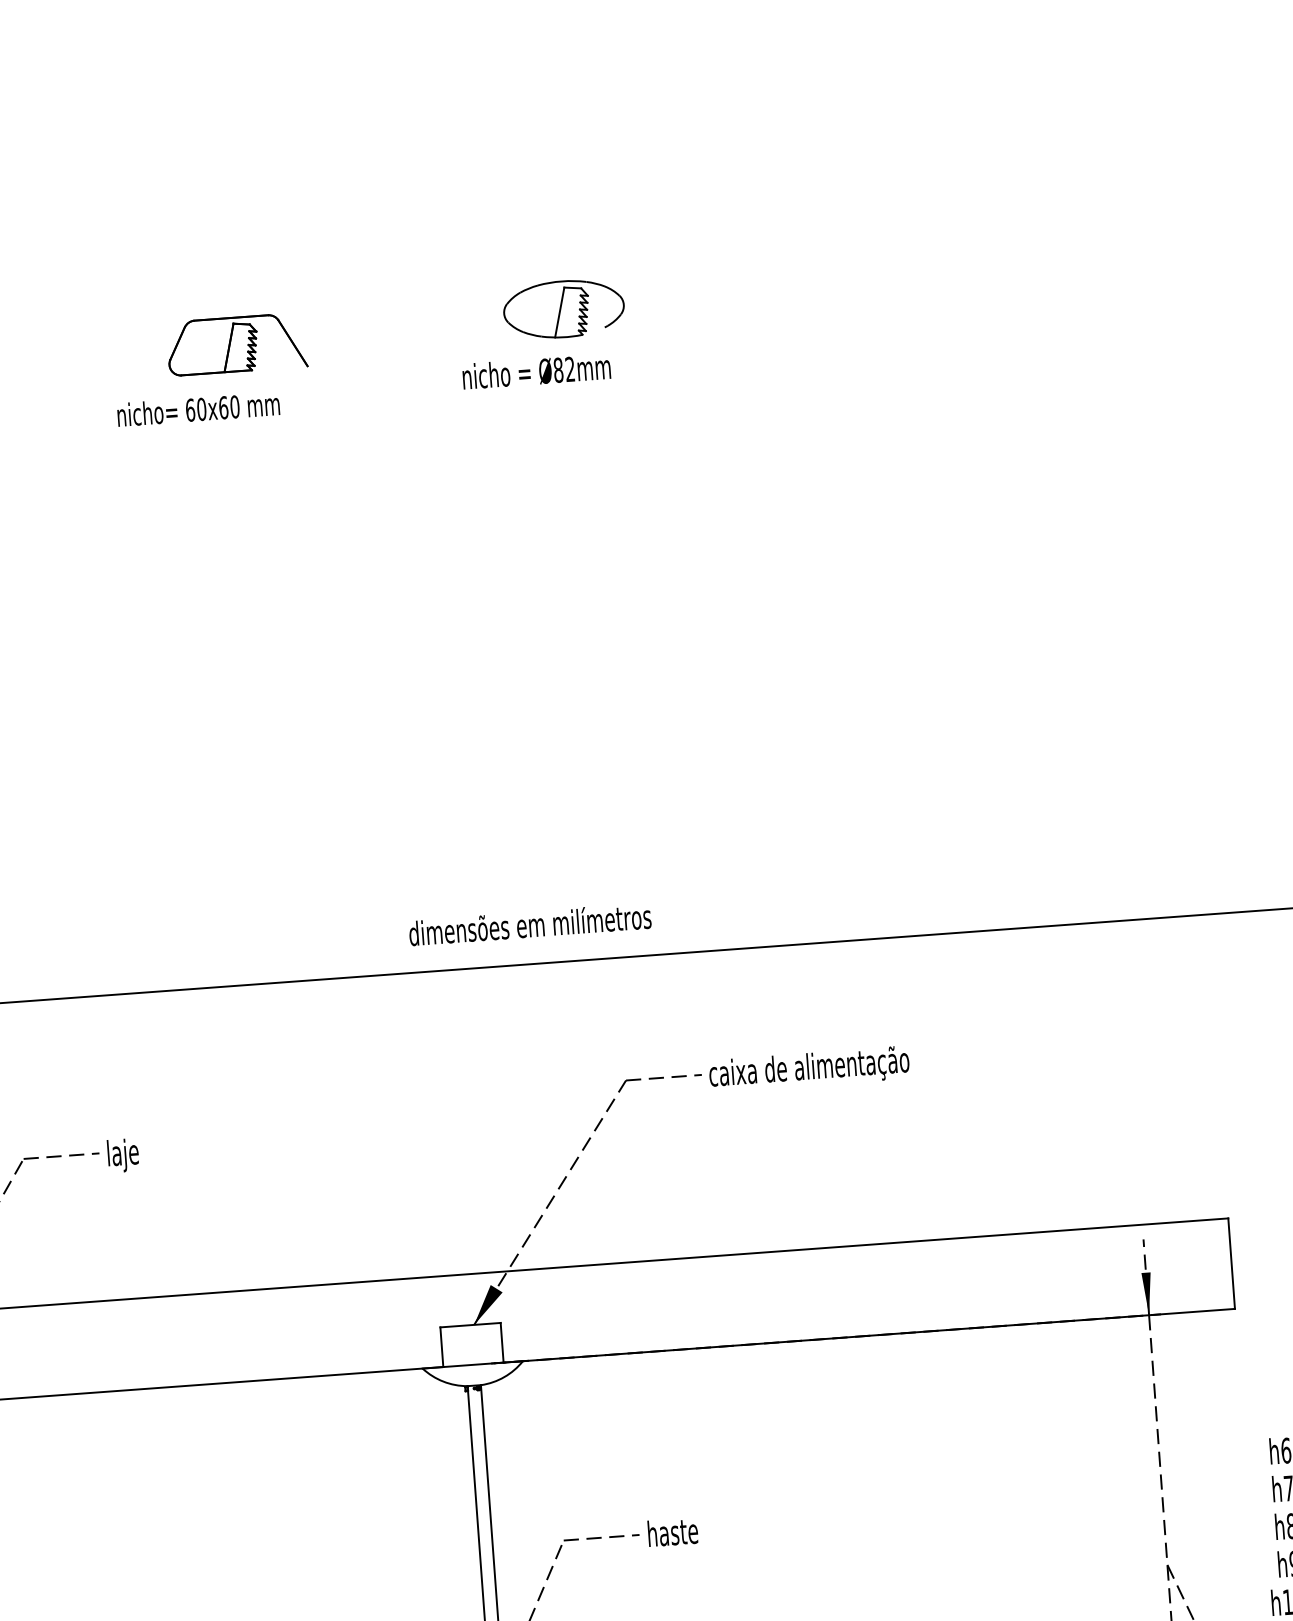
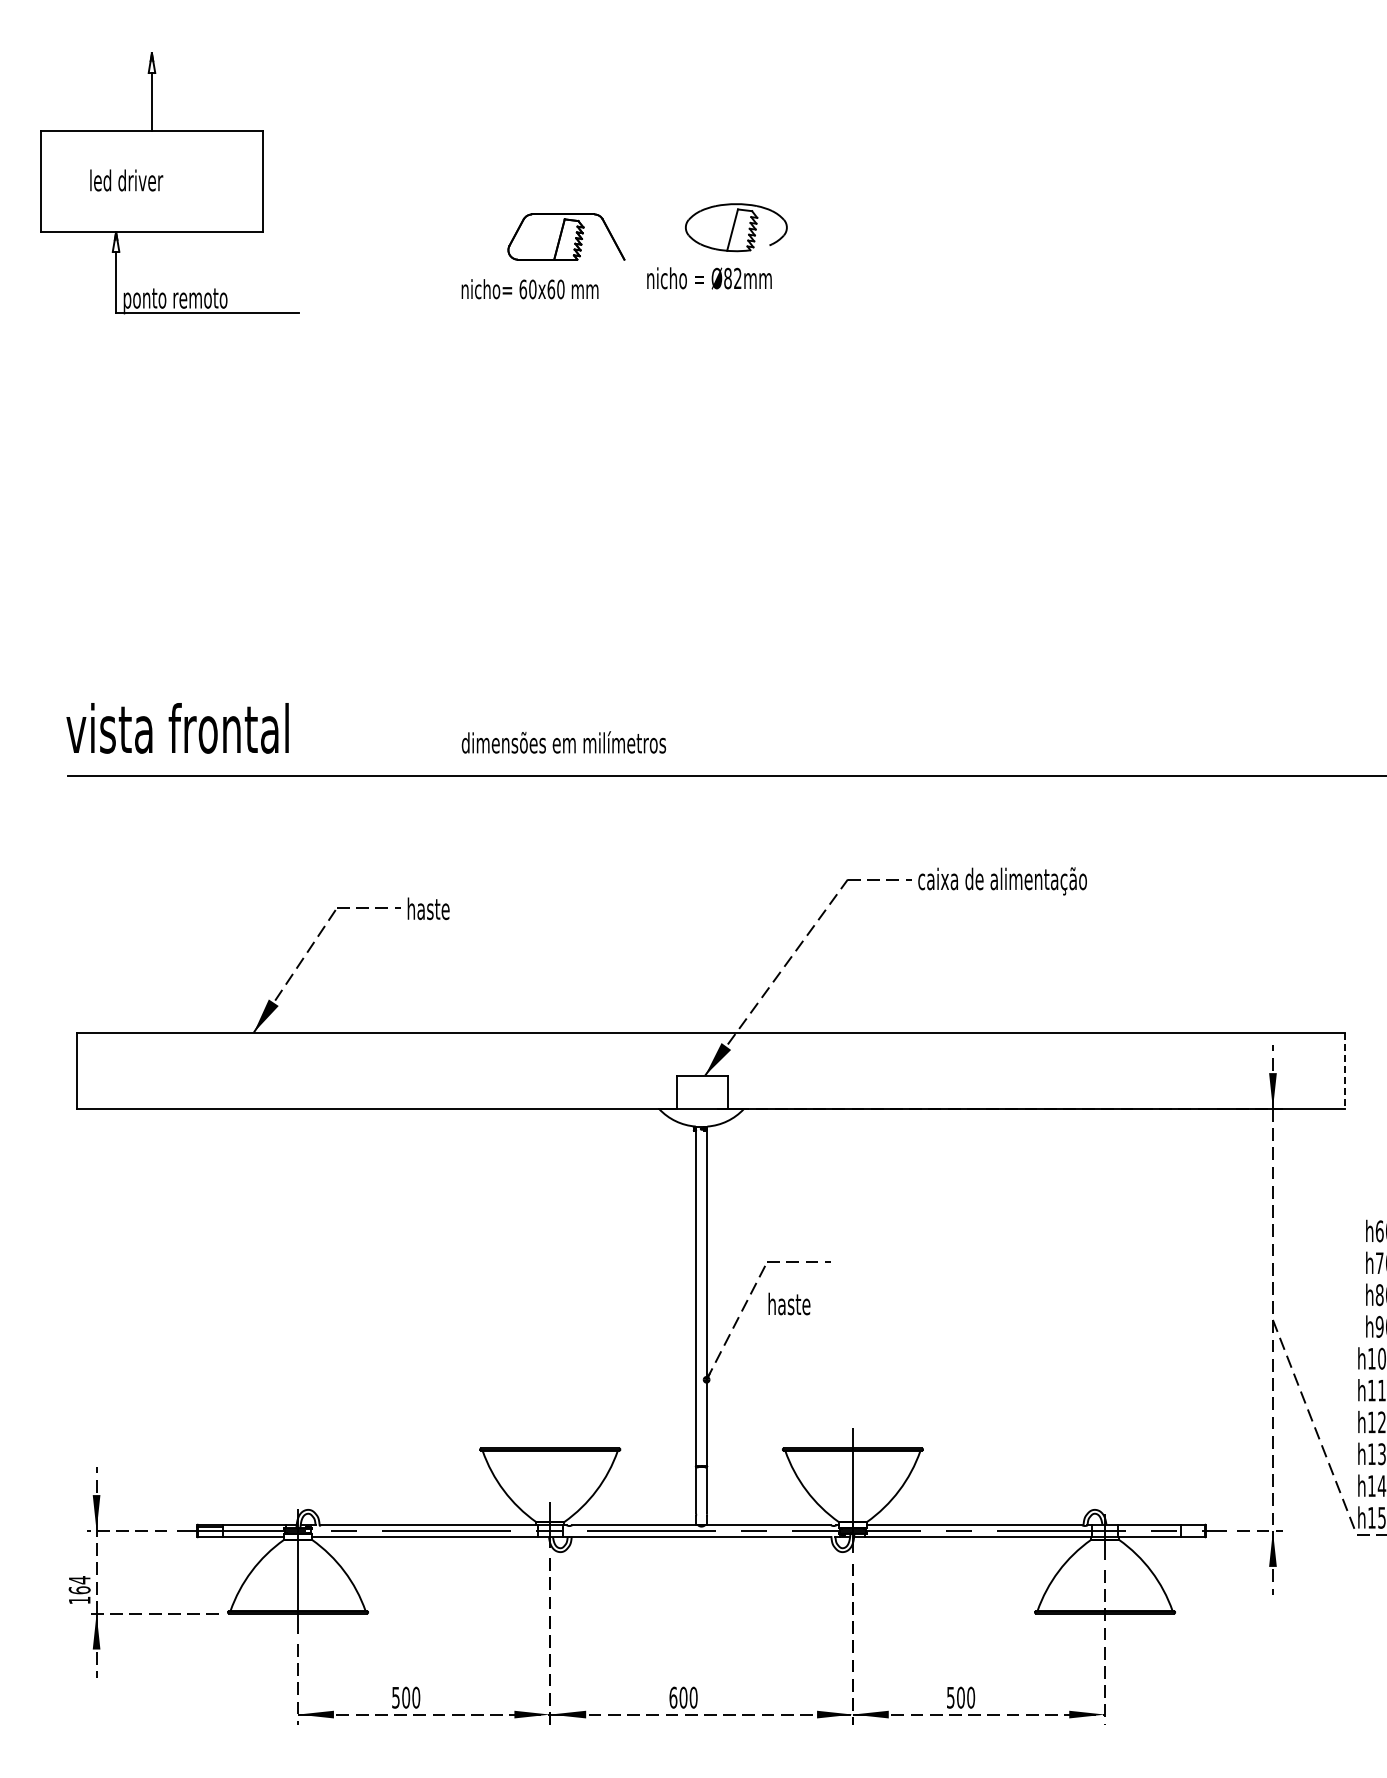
part: (543, 333) -> (717, 246), moved
text: (529, 924) -> (563, 742), moved
text: (133, 1154) -> (429, 911), laje -> haste
line: (1231, 1264) -> (1345, 1071), solid -> dashed
text: (672, 1531) -> (789, 1303), moved

